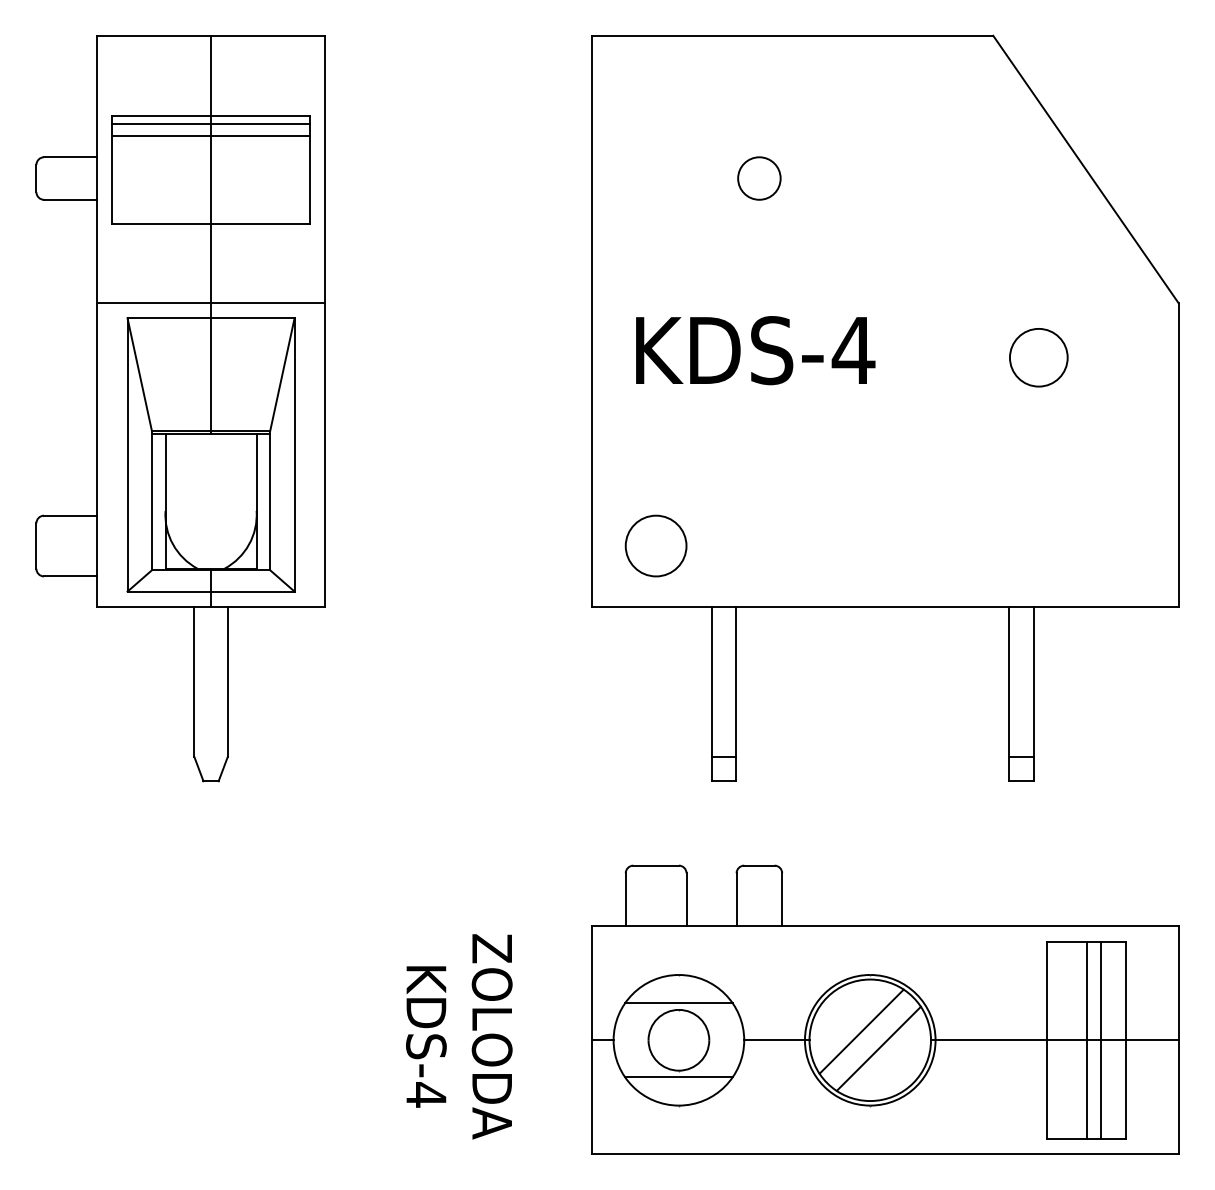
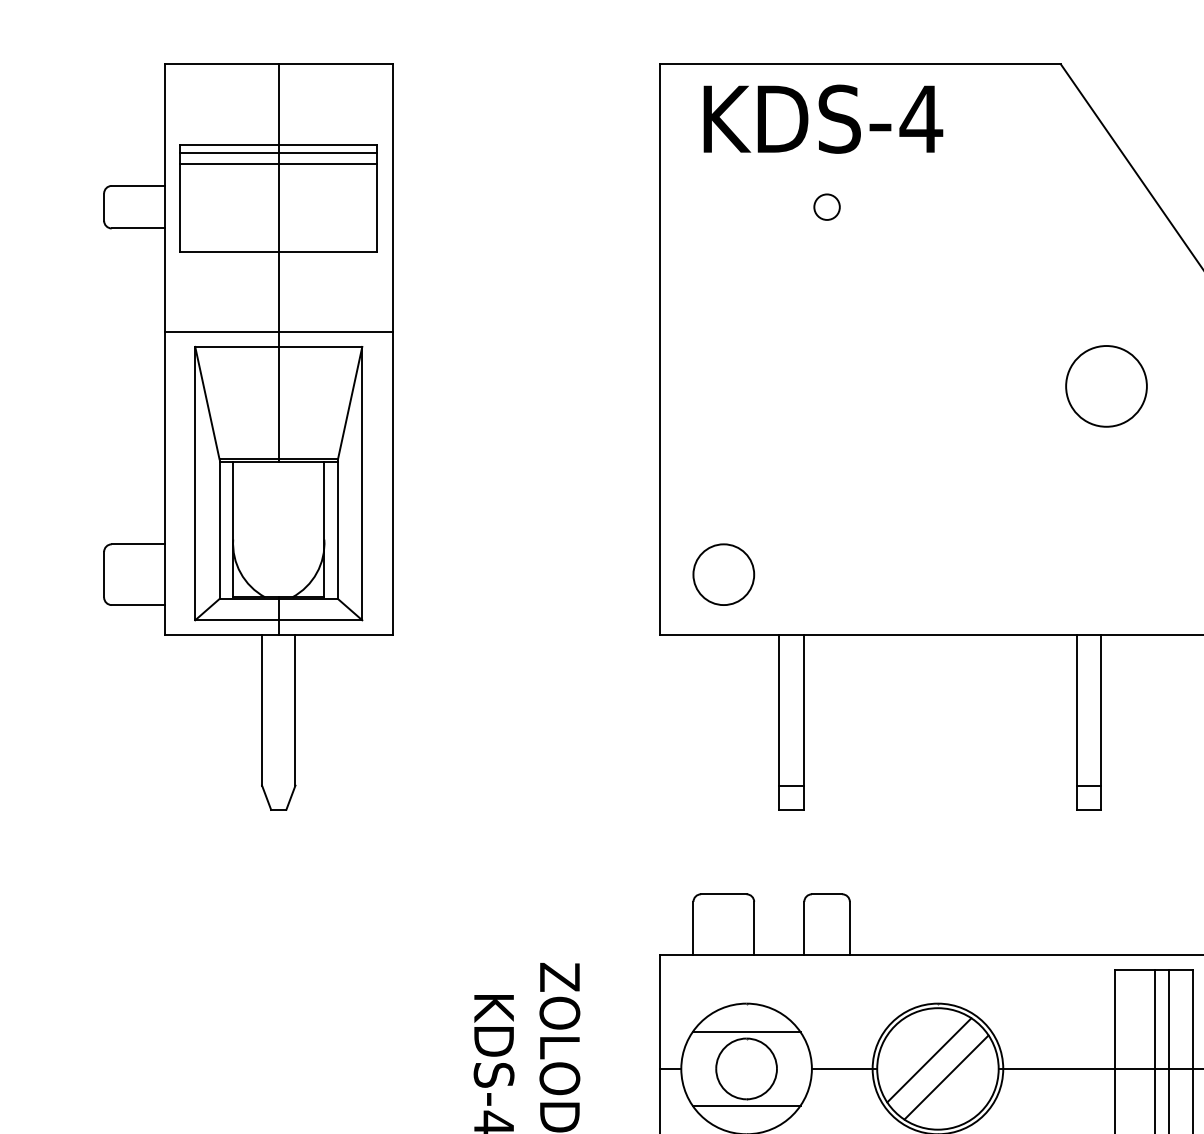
circle: (759, 178) -> (827, 207), size x0.6
text: (755, 350) -> (823, 119), moved
circle: (1038, 357) -> (1106, 386), size x1.4

